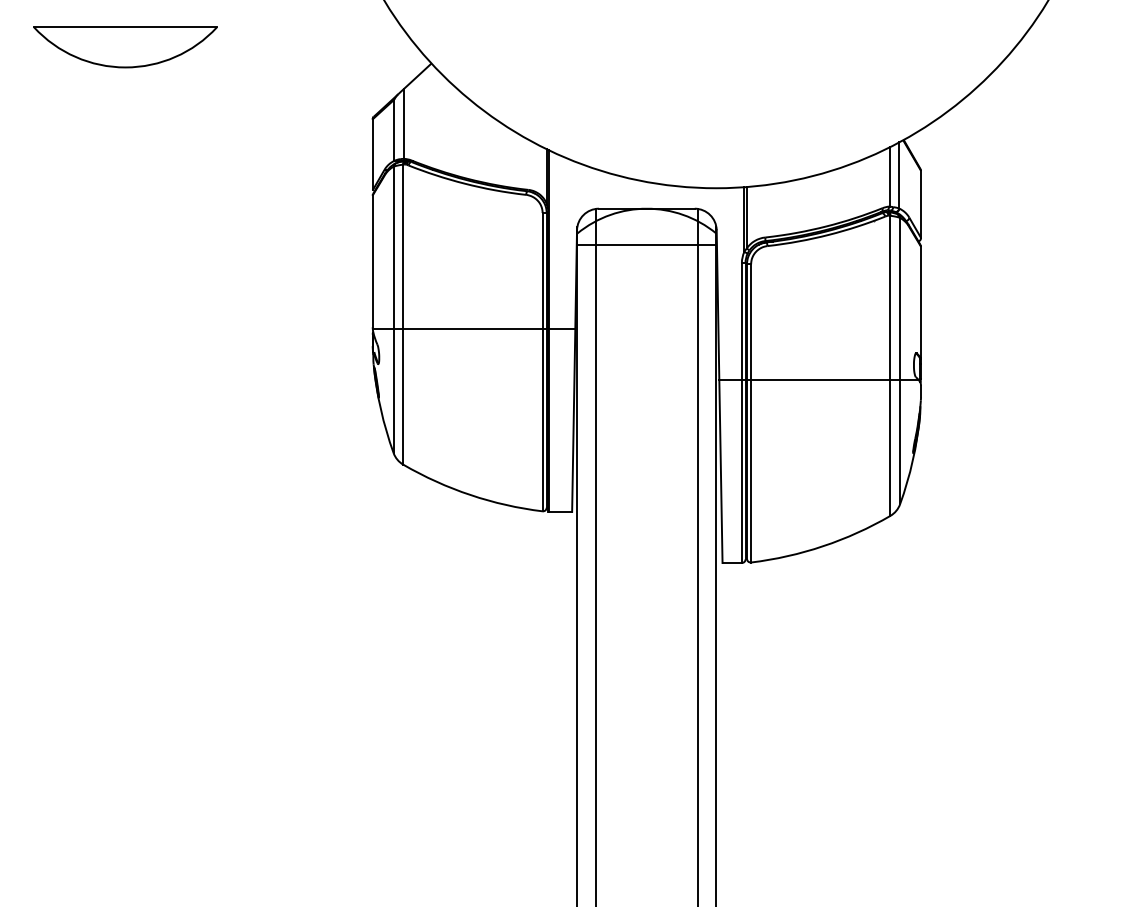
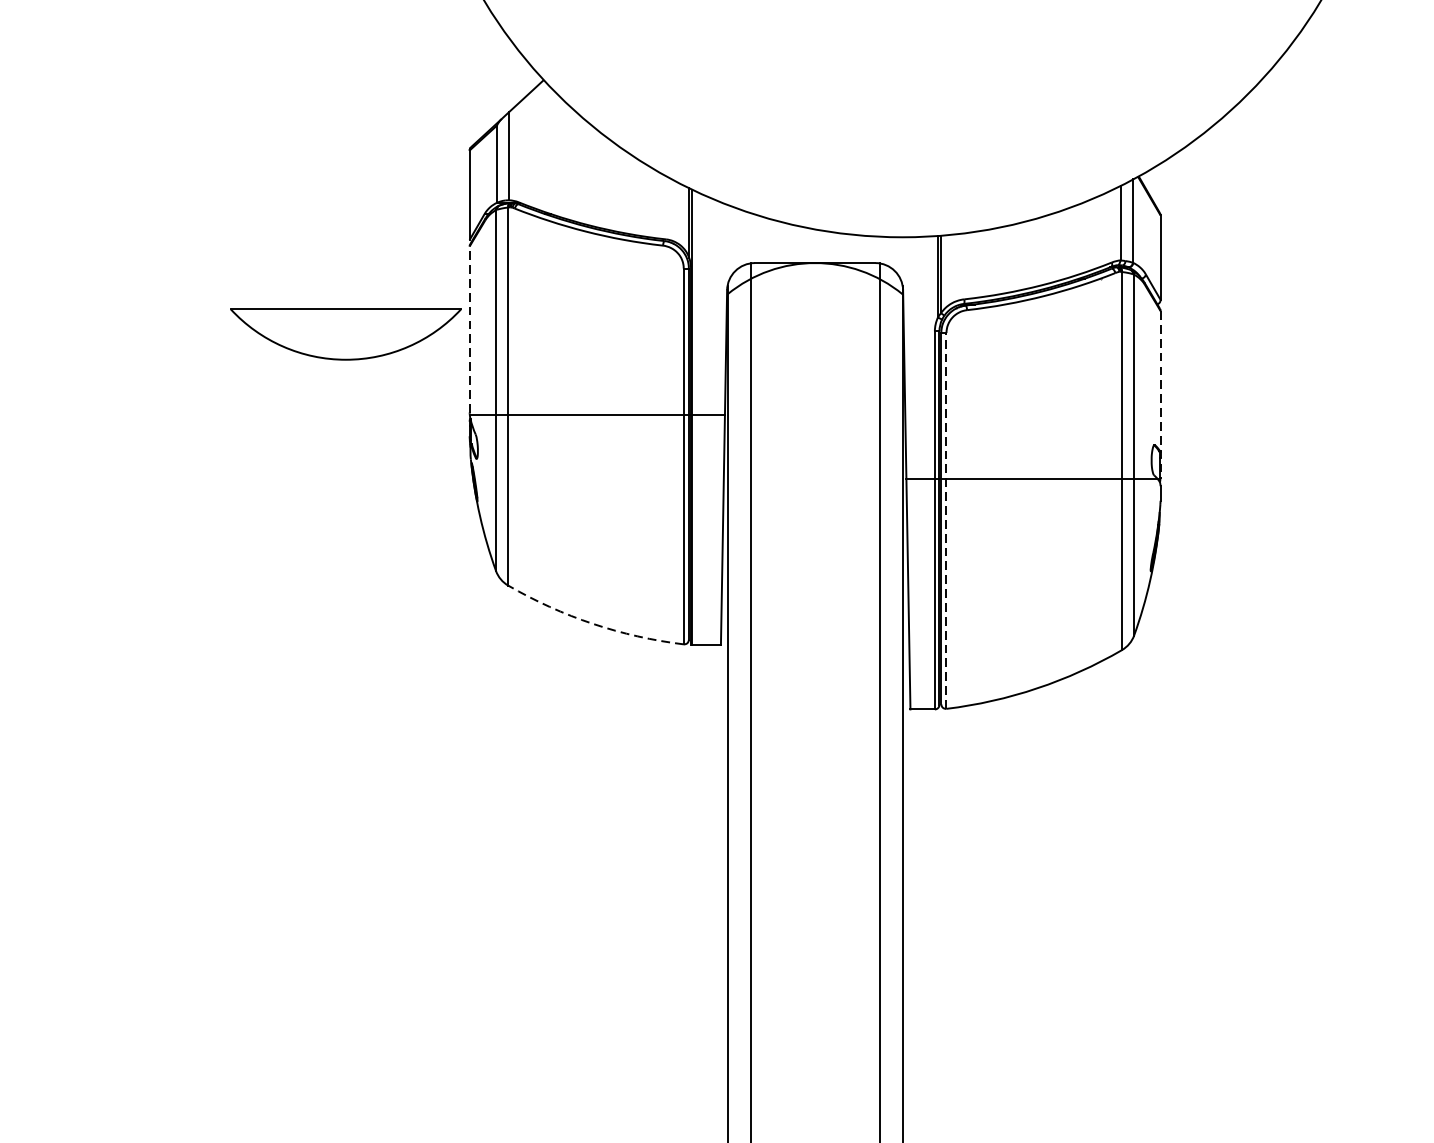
part: (125, 47) -> (345, 334), moved
line: (646, 245) -> (814, 309), removed
line: (372, 261) -> (469, 329), solid -> dashed
line: (921, 312) -> (1161, 393), solid -> dashed
line: (751, 412) -> (946, 519), solid -> dashed
arc: (470, 495) -> (592, 624), solid -> dashed

